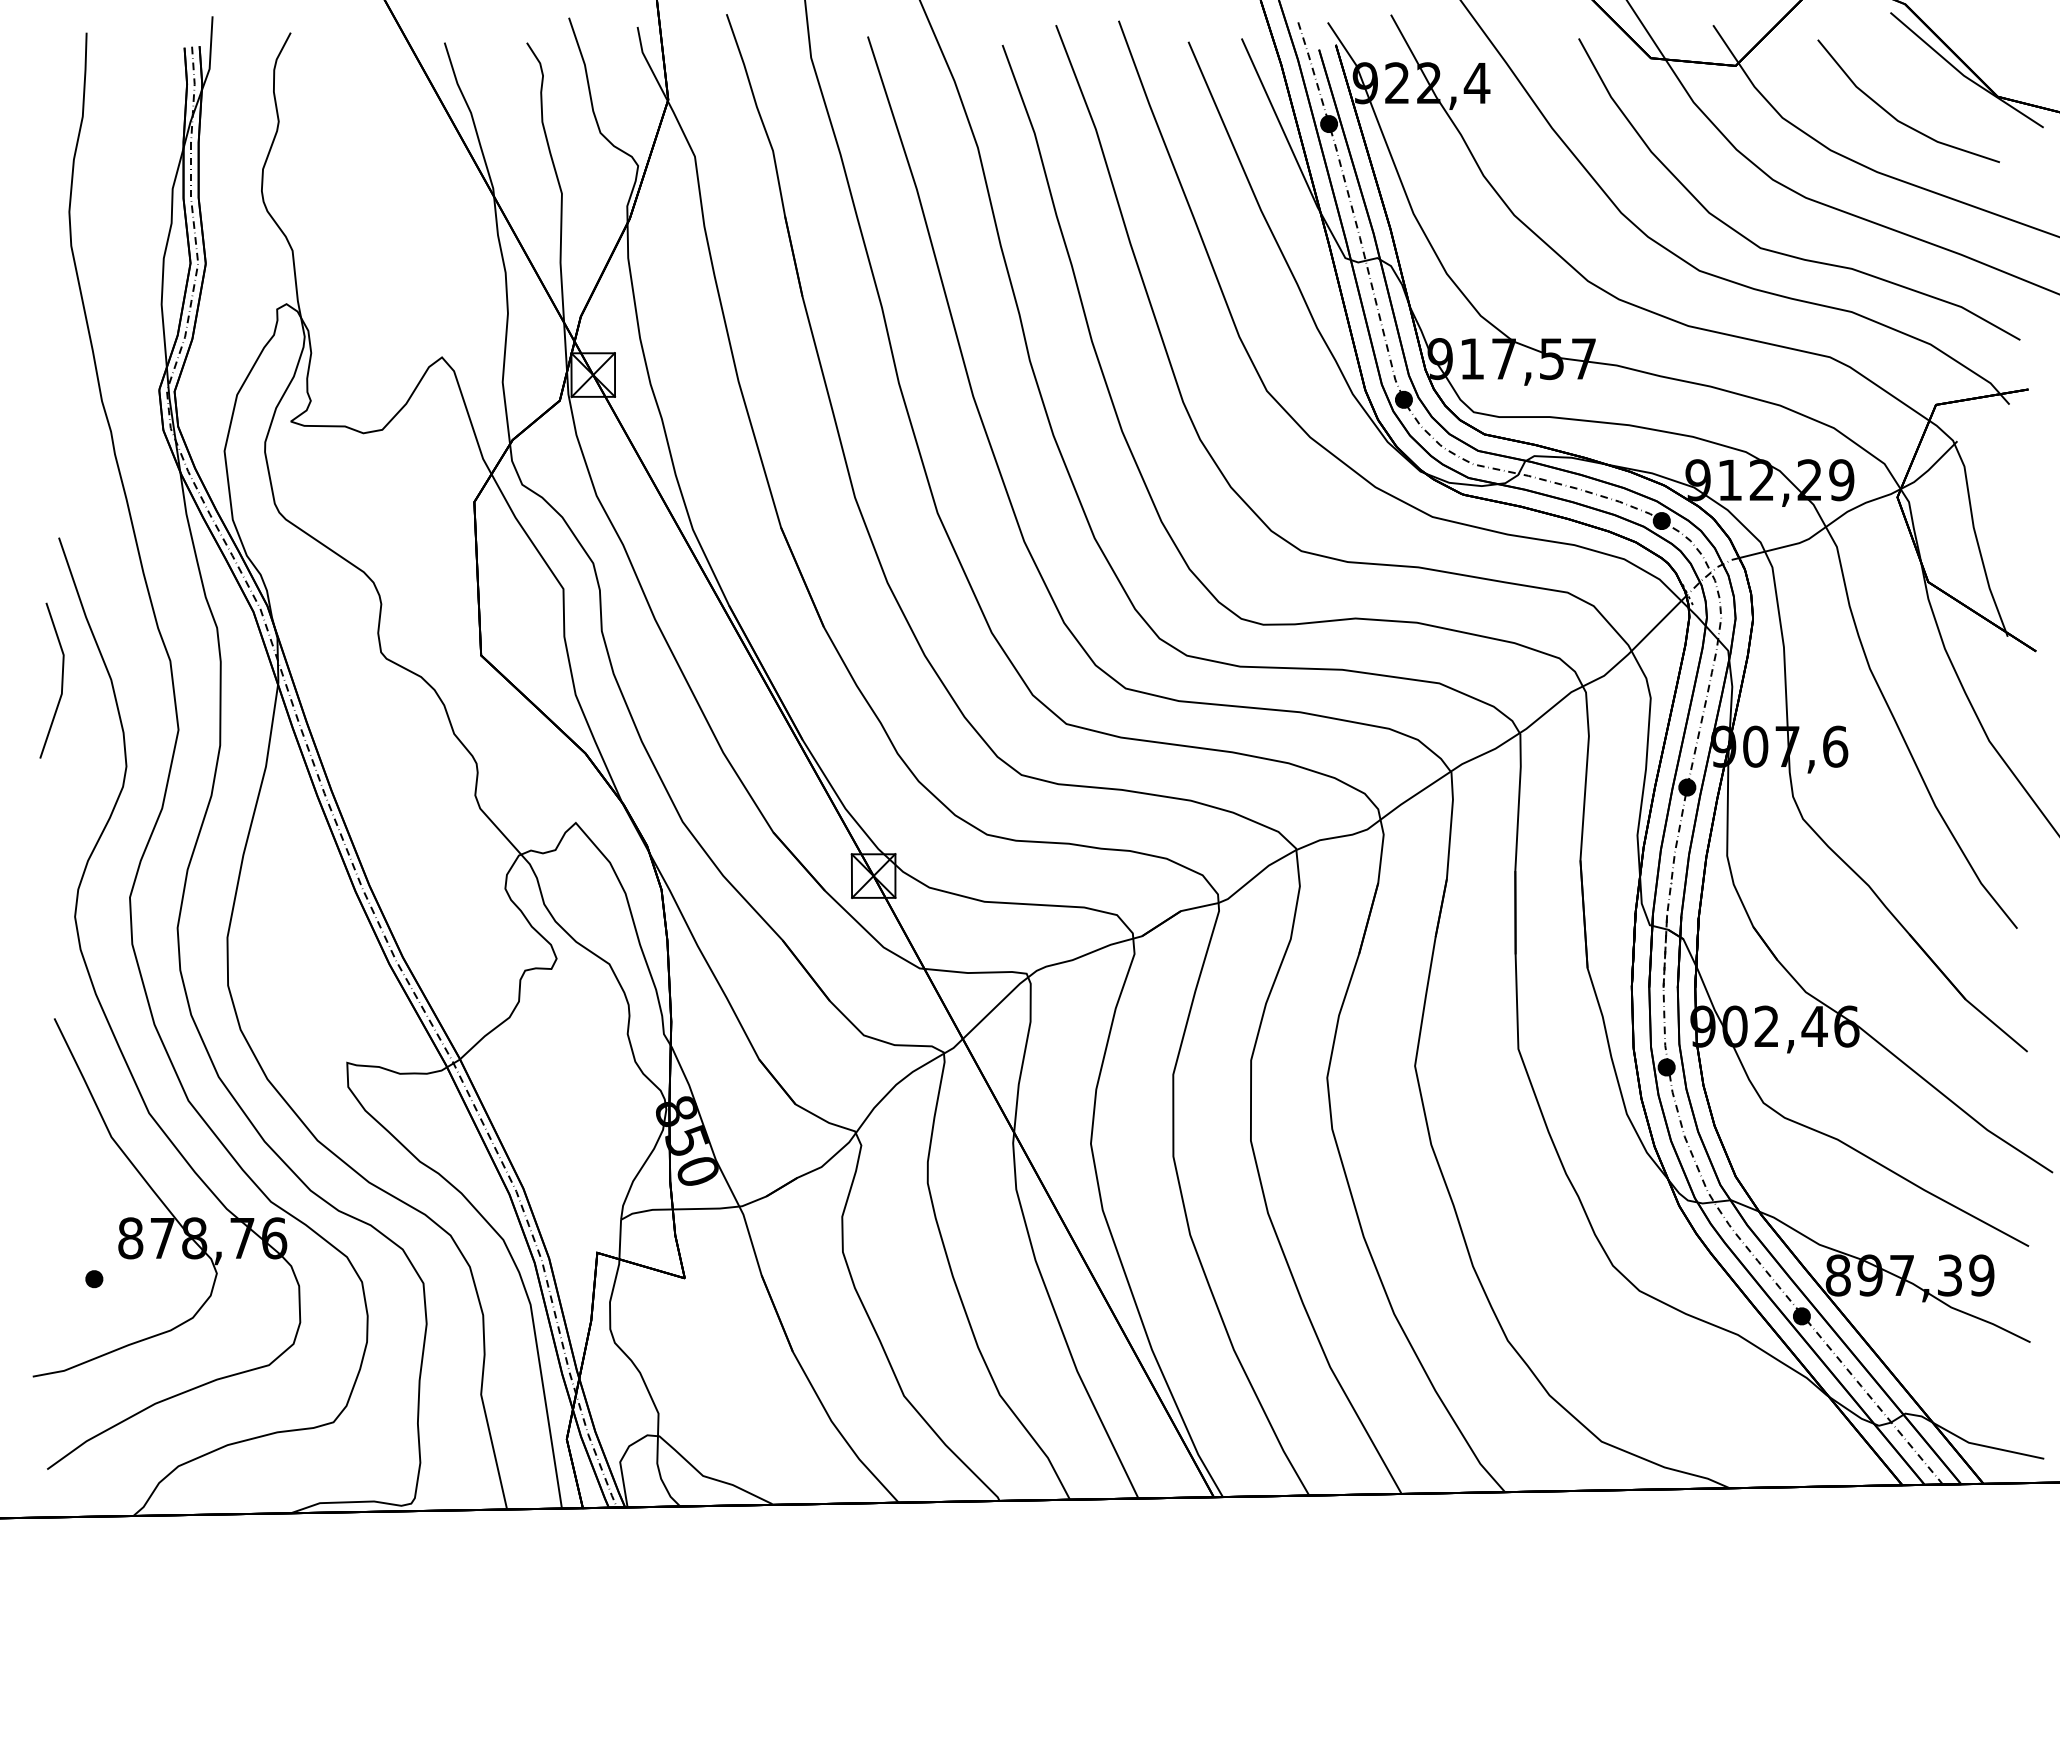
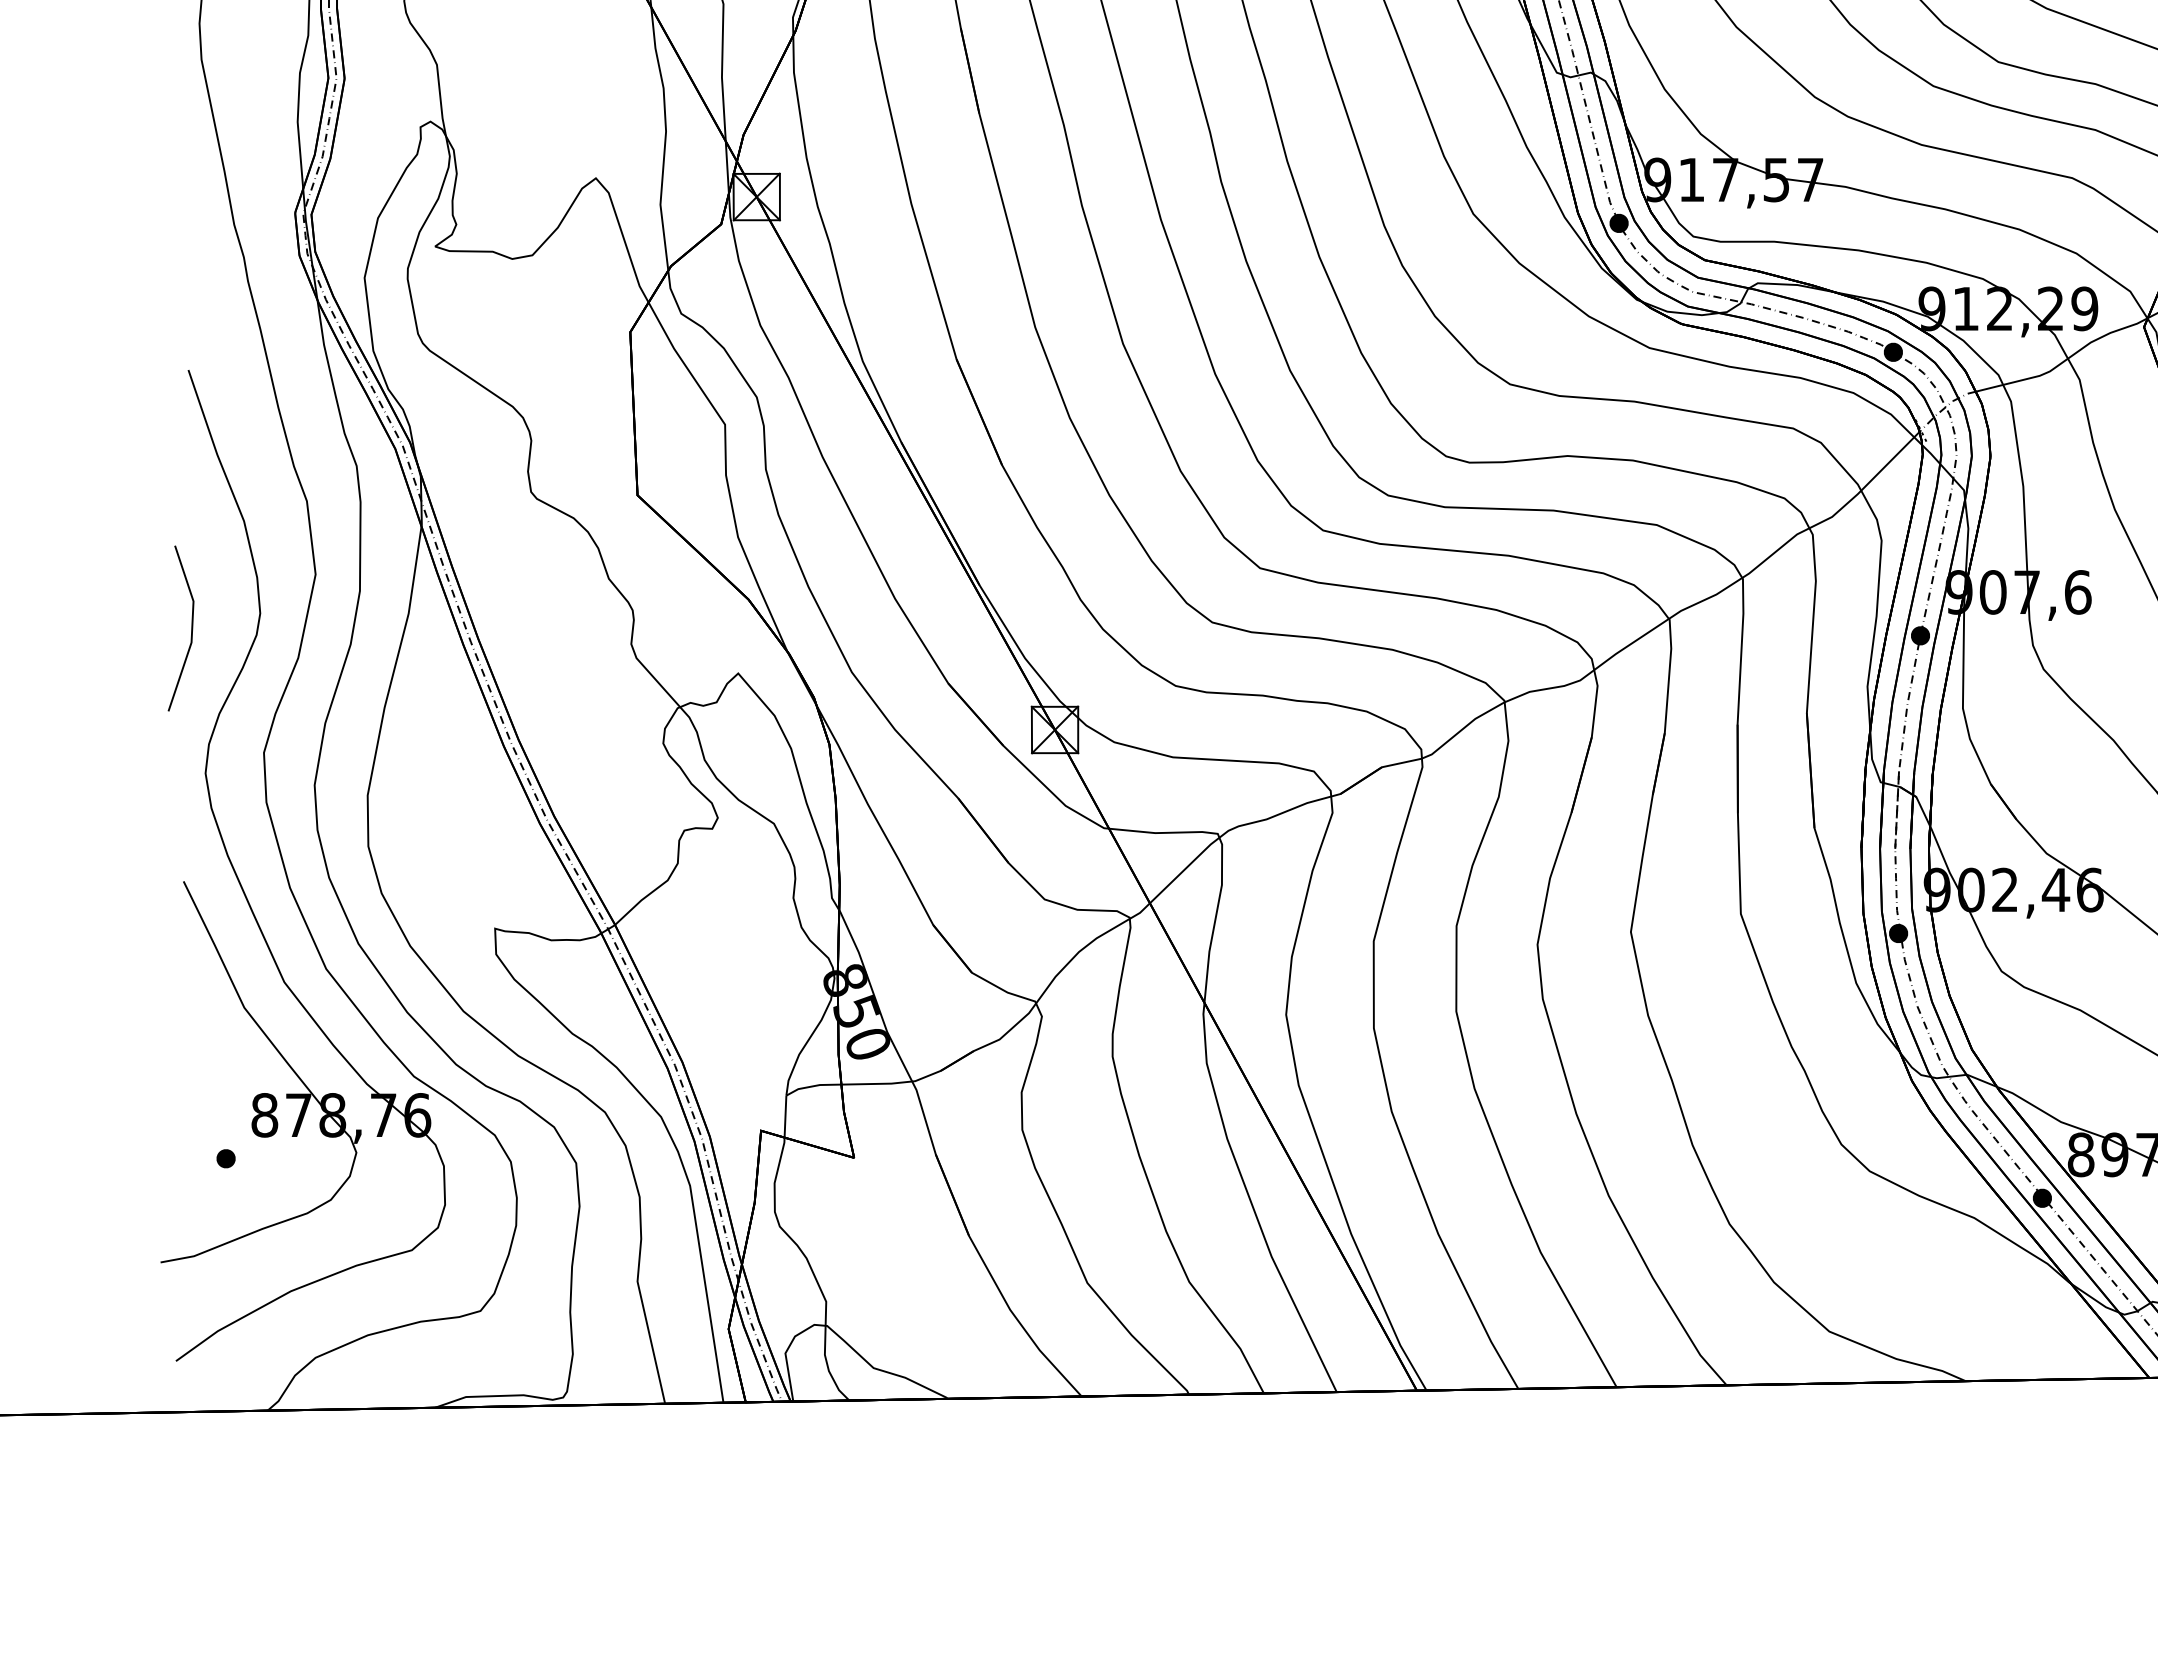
line: (61, 680) -> (191, 628), moved

